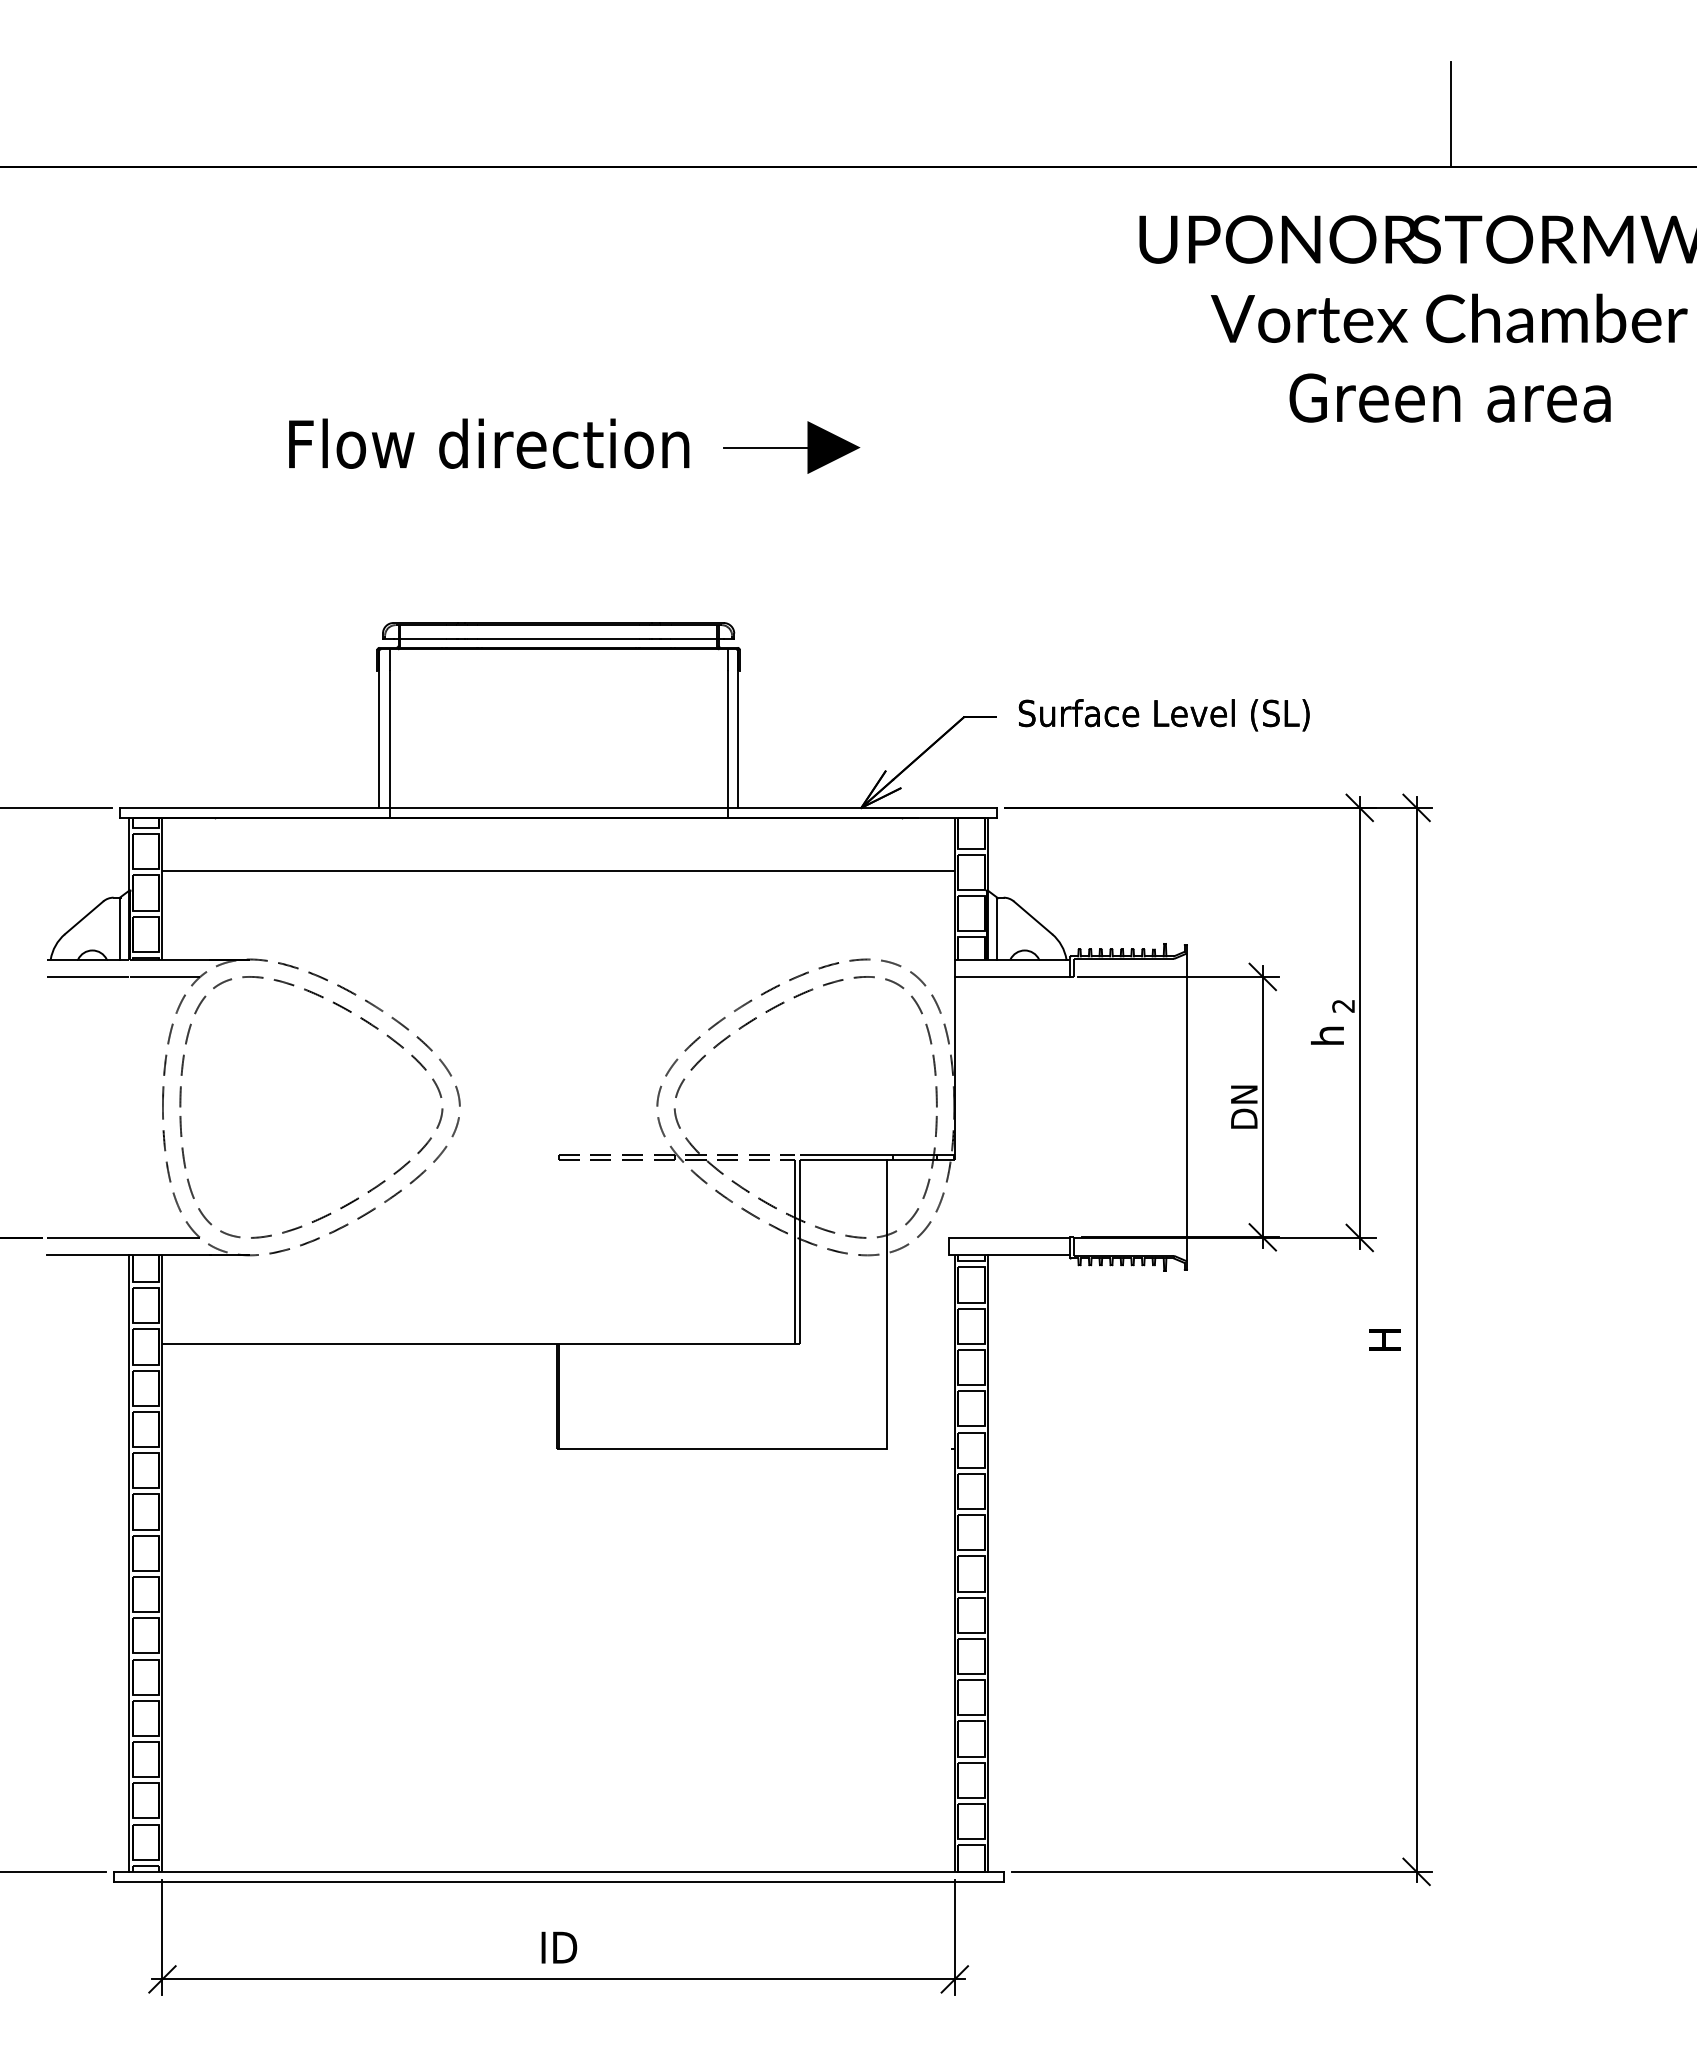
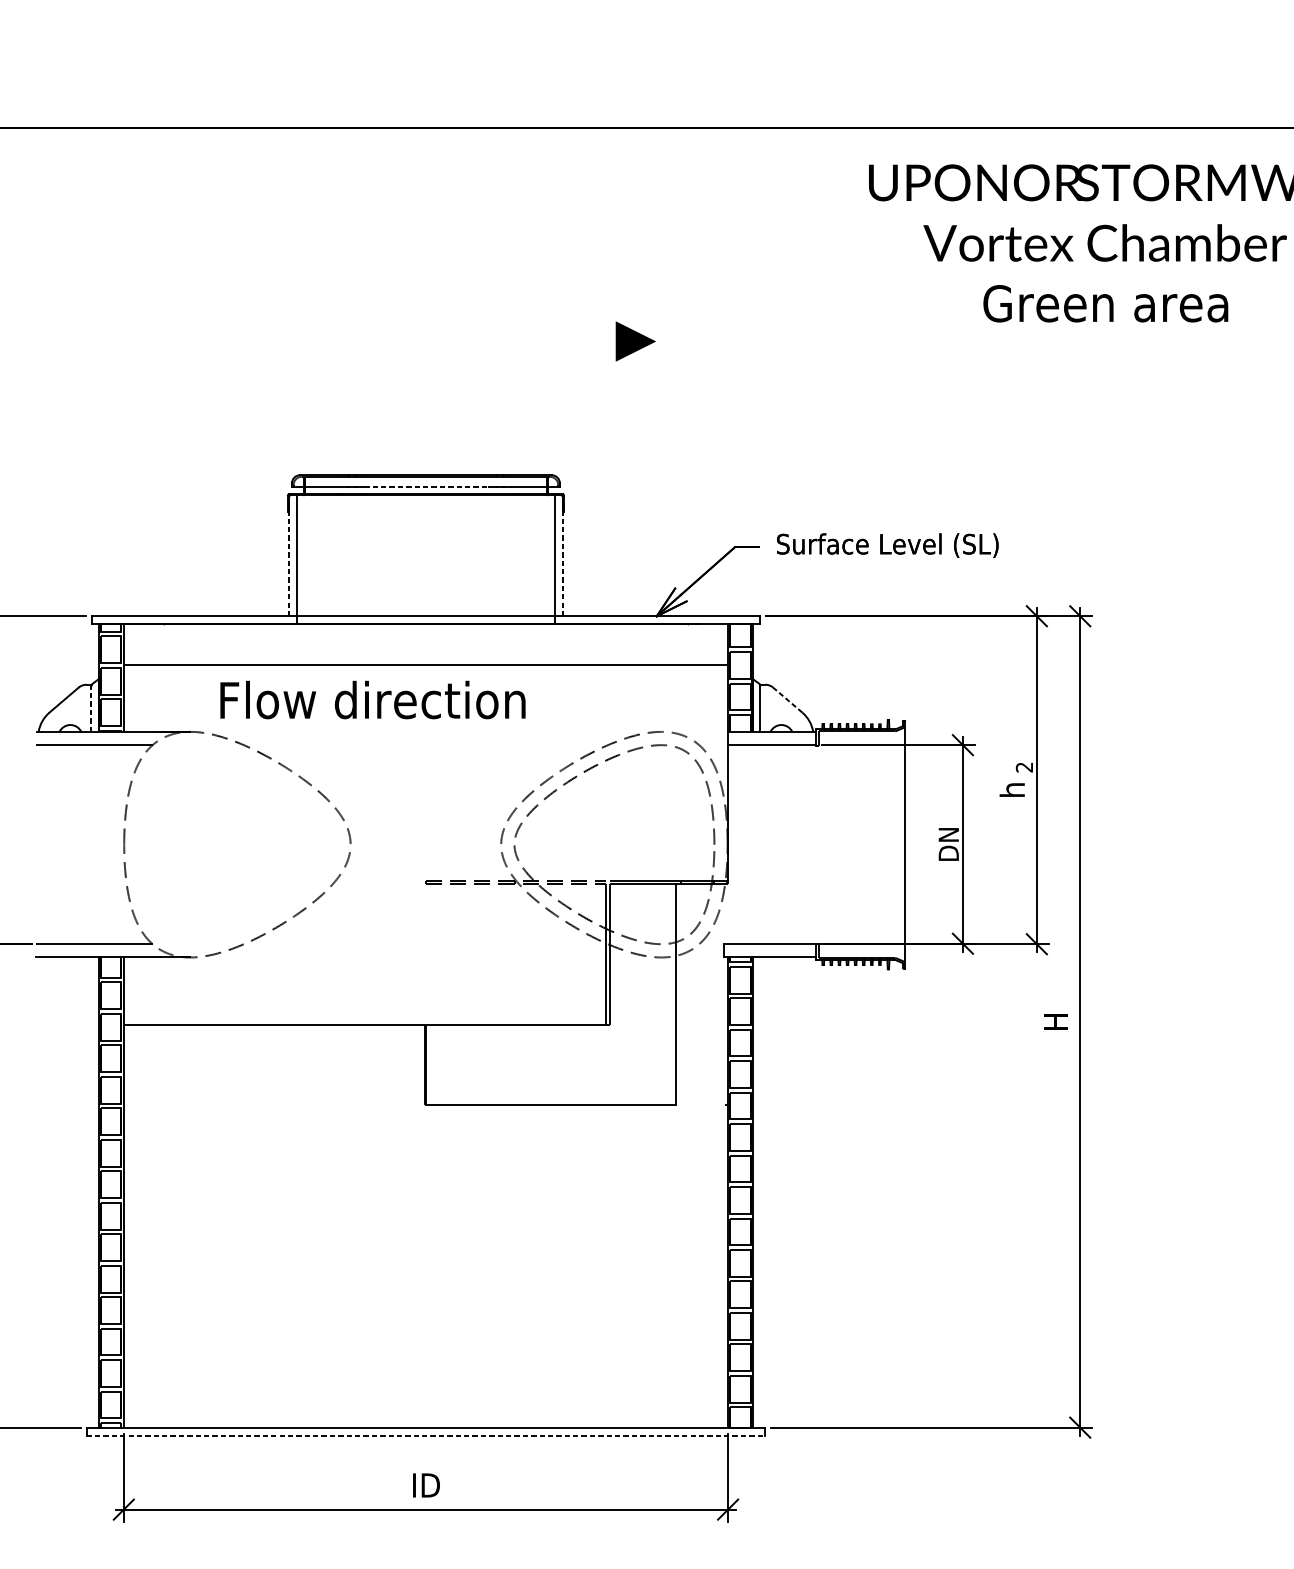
line: (1451, 114) -> (1106, 87), removed
text: (489, 443) -> (373, 699), moved
line: (765, 447) -> (583, 341), removed
line: (558, 638) -> (425, 487), solid -> dashed
line: (379, 739) -> (289, 564), solid -> dashed
line: (738, 739) -> (563, 564), solid -> dashed
line: (1032, 917) -> (787, 699), solid -> dashed
line: (119, 929) -> (91, 709), solid -> dashed
part: (362, 1020) -> (276, 778), removed
line: (559, 1882) -> (426, 1435), solid -> dashed

